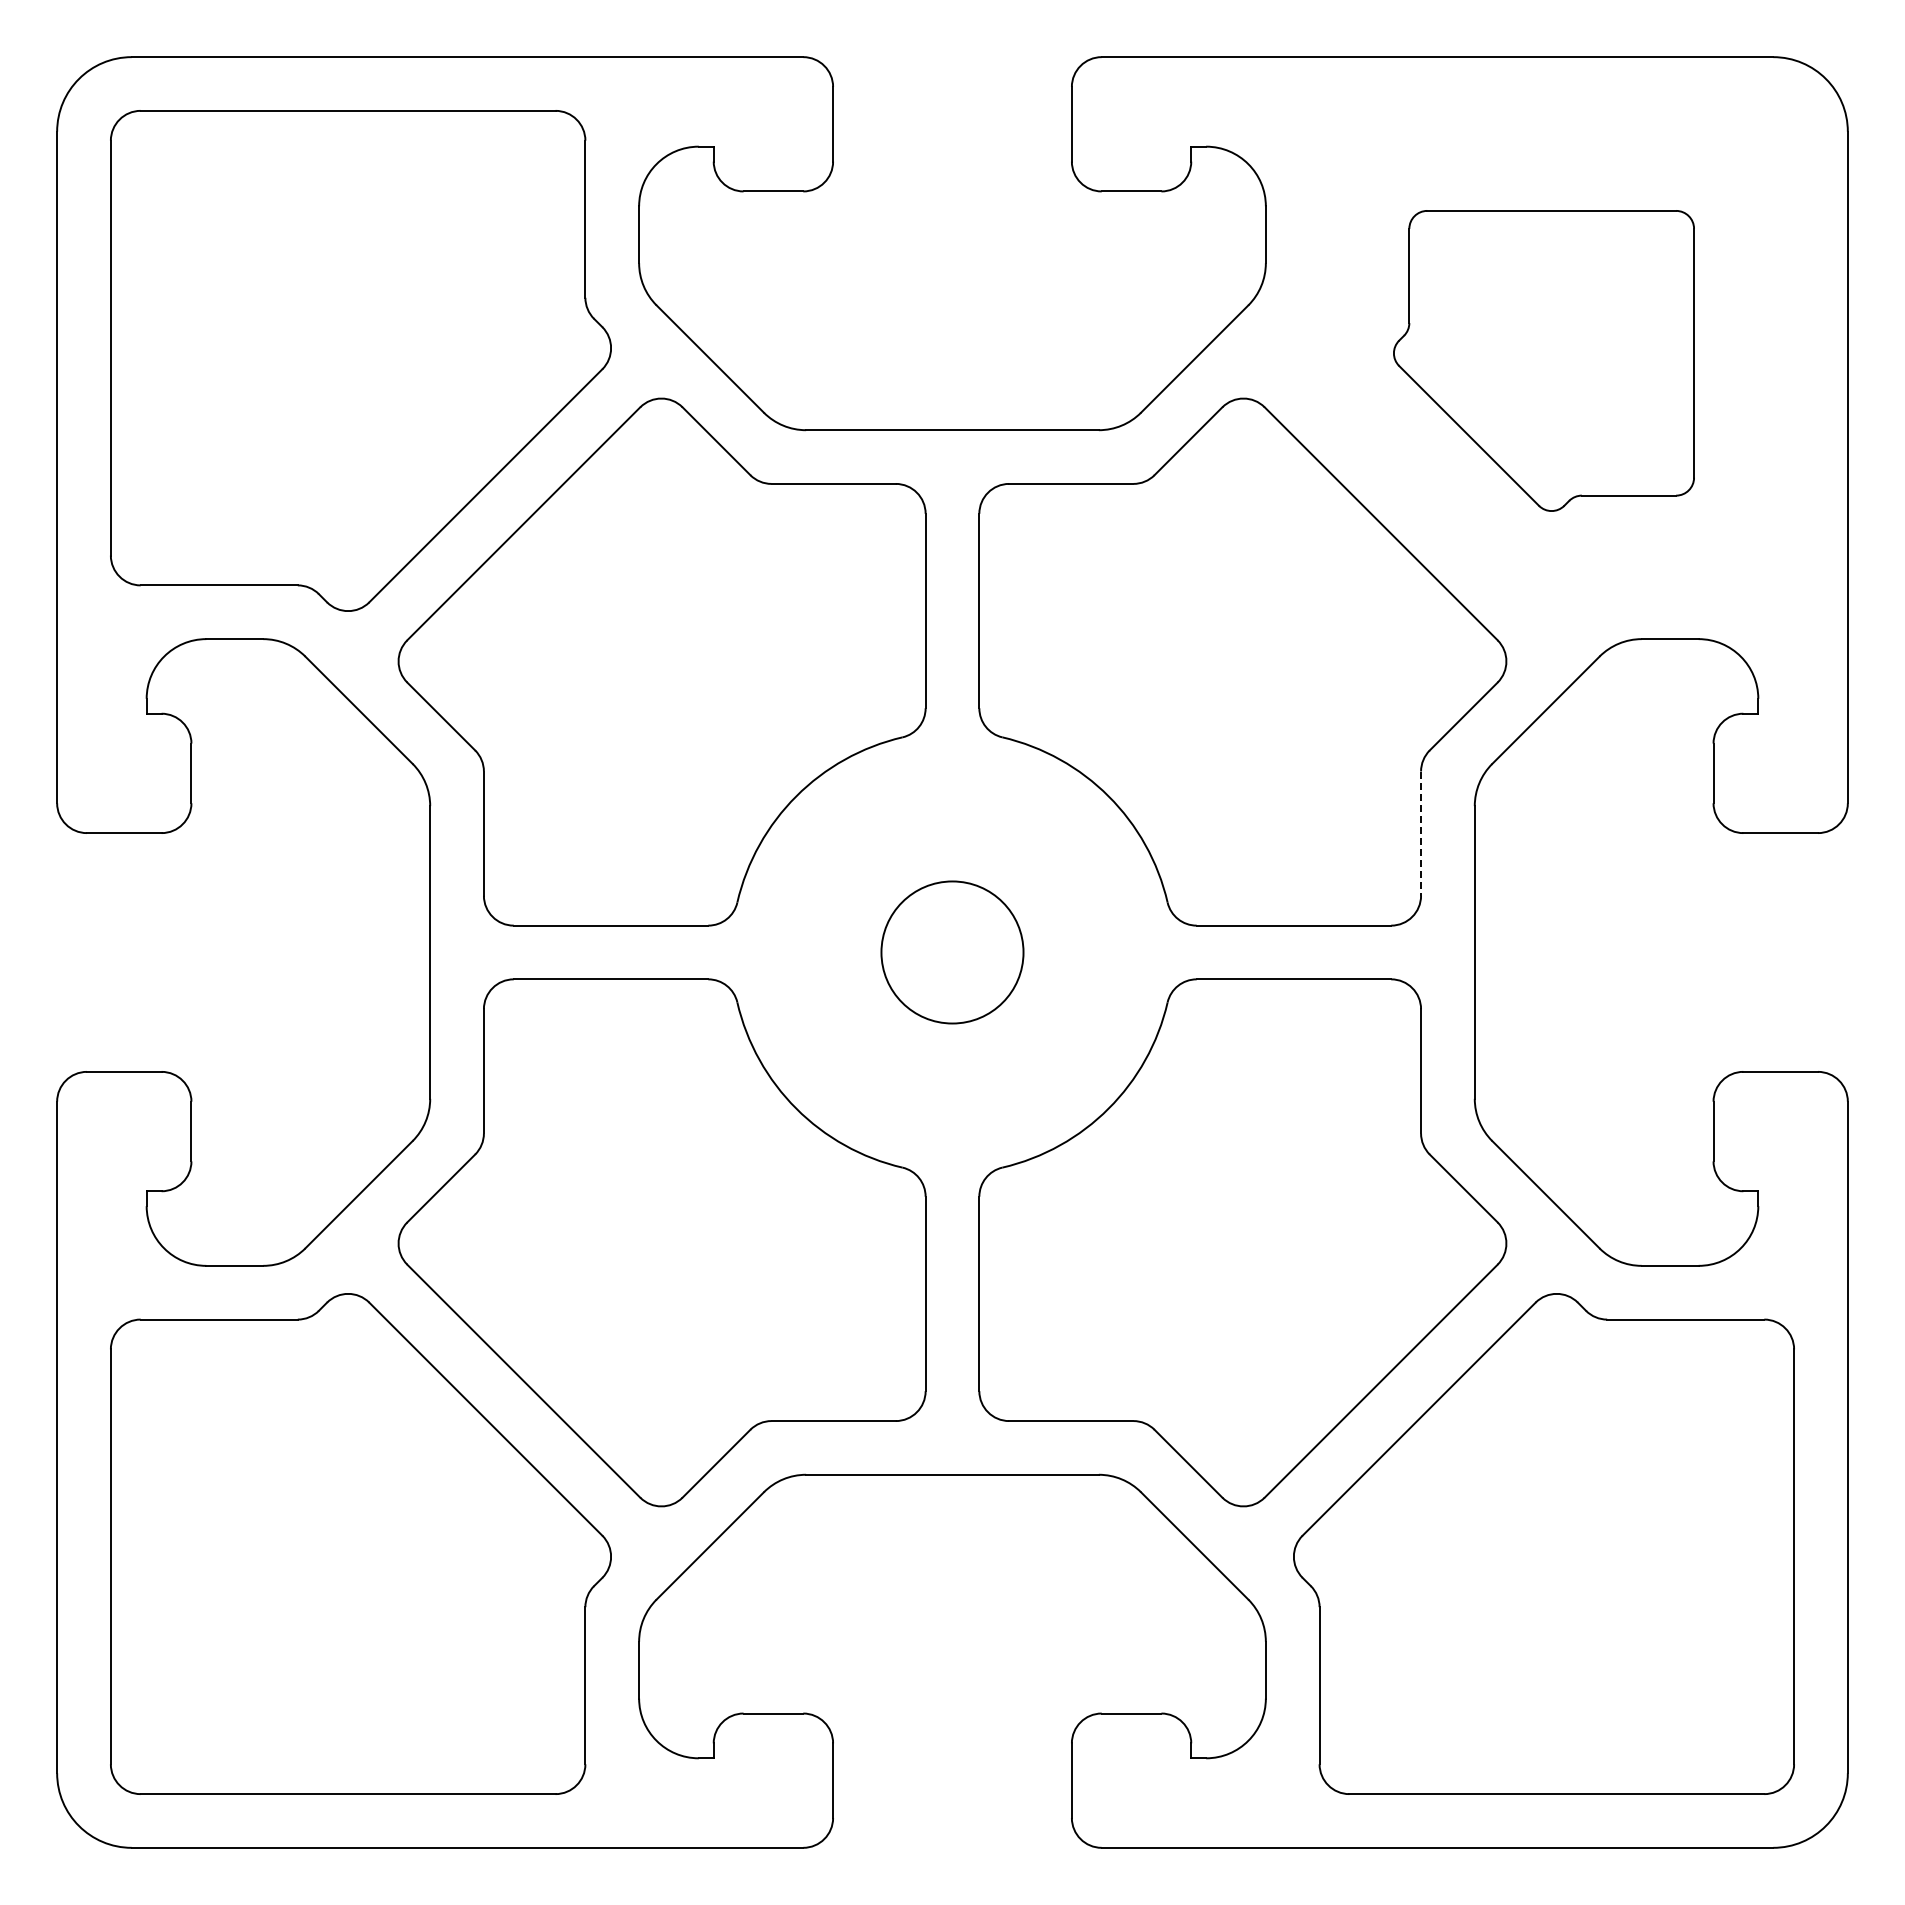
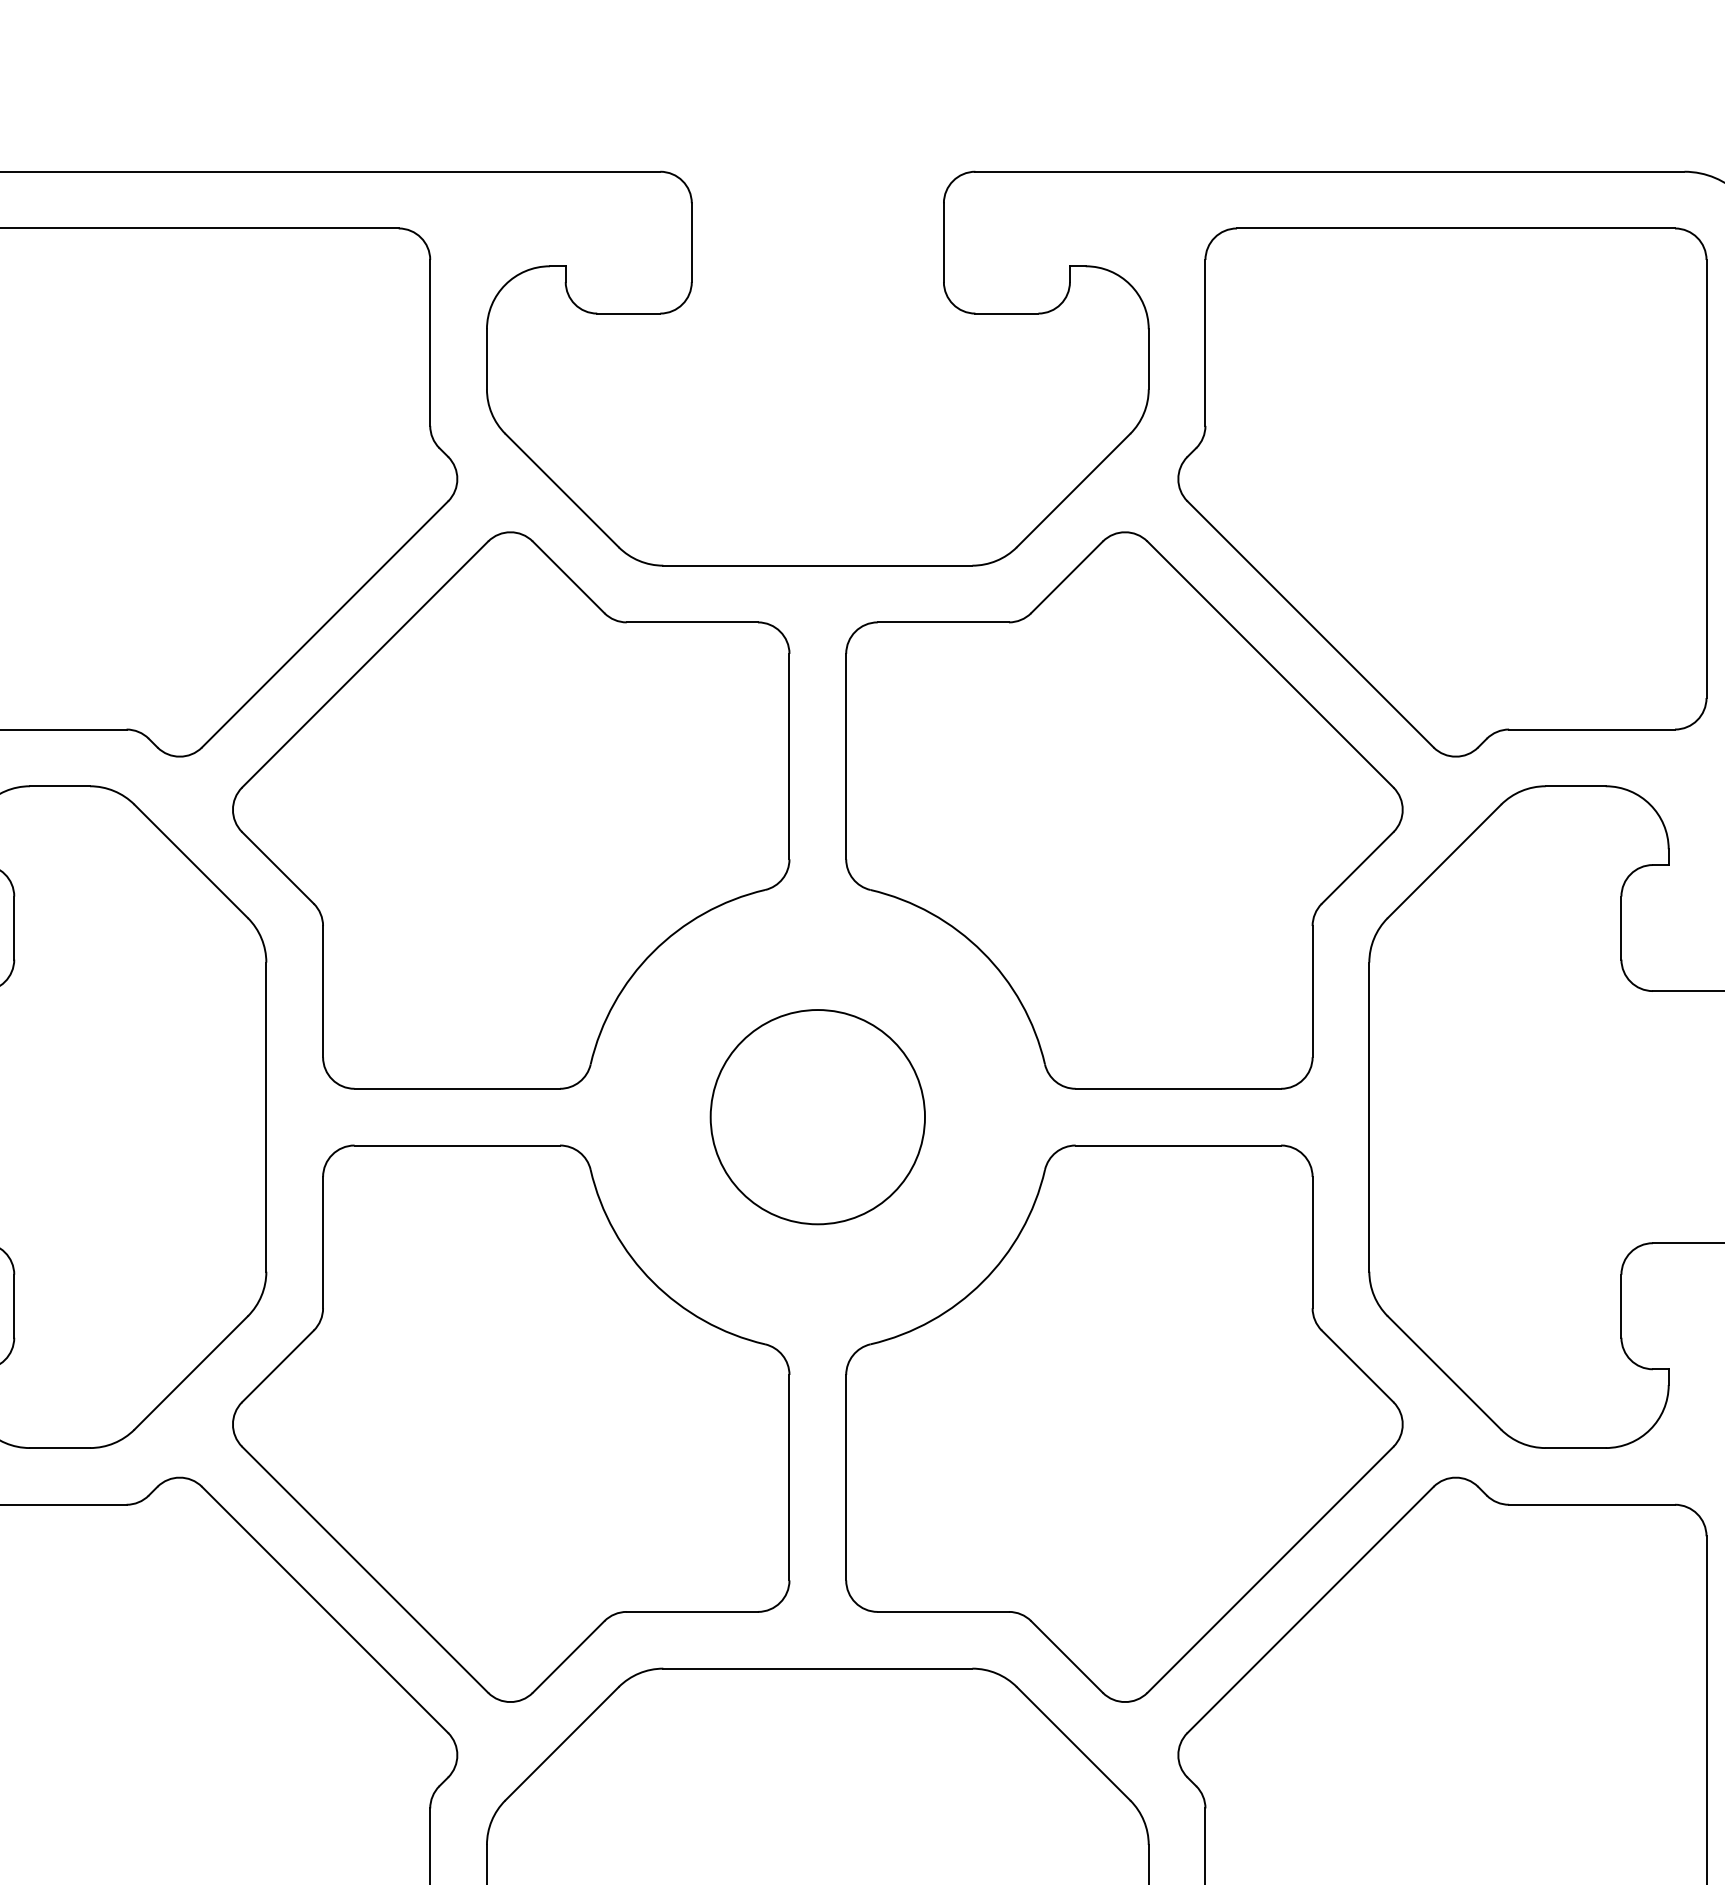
part: (1543, 360) -> (1441, 492), size x1.67
line: (1421, 834) -> (1313, 992), dashed -> solid
circle: (952, 952) -> (817, 1117), size x1.43

